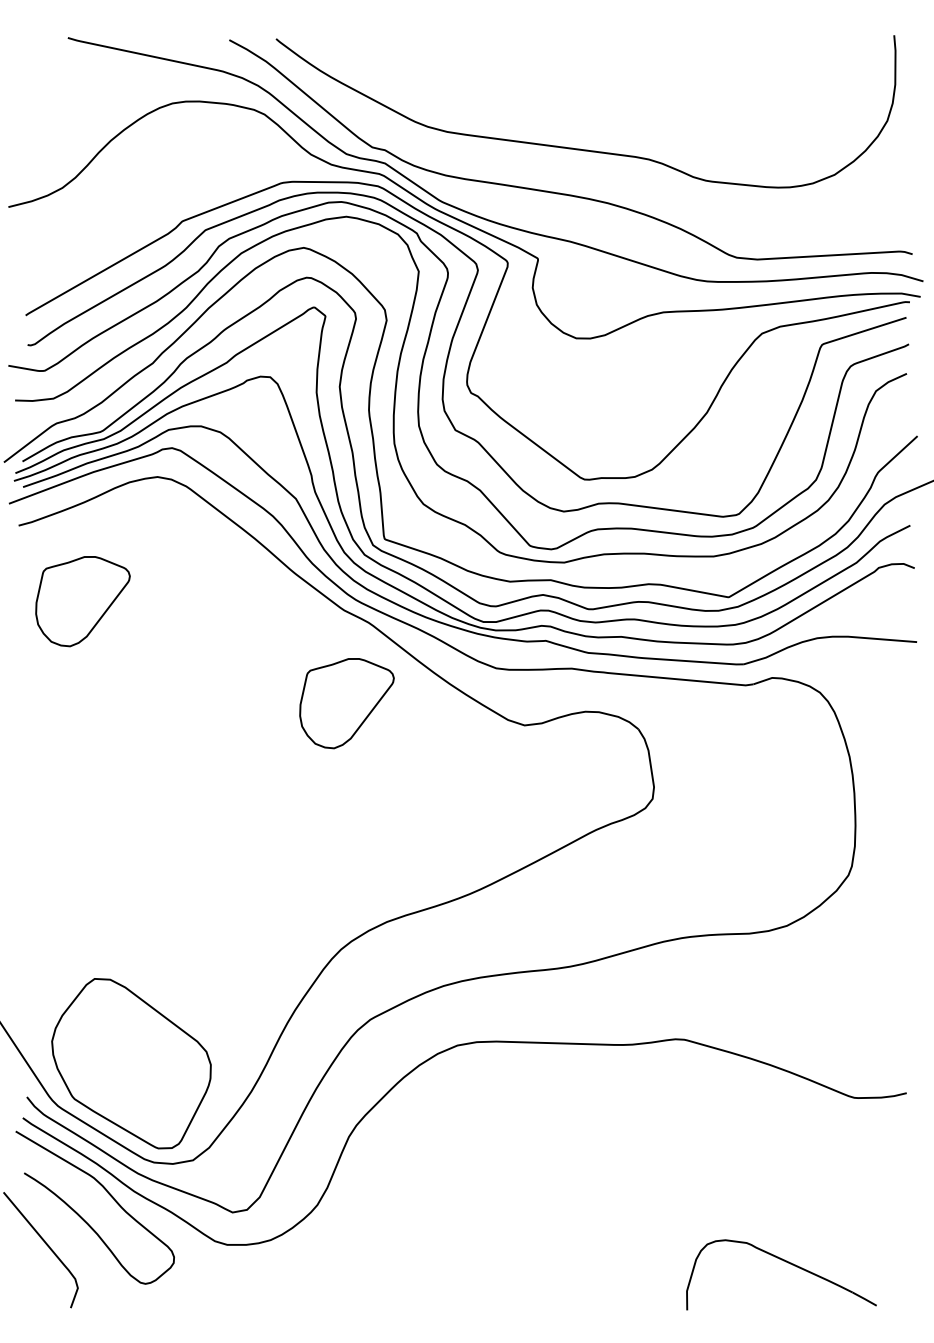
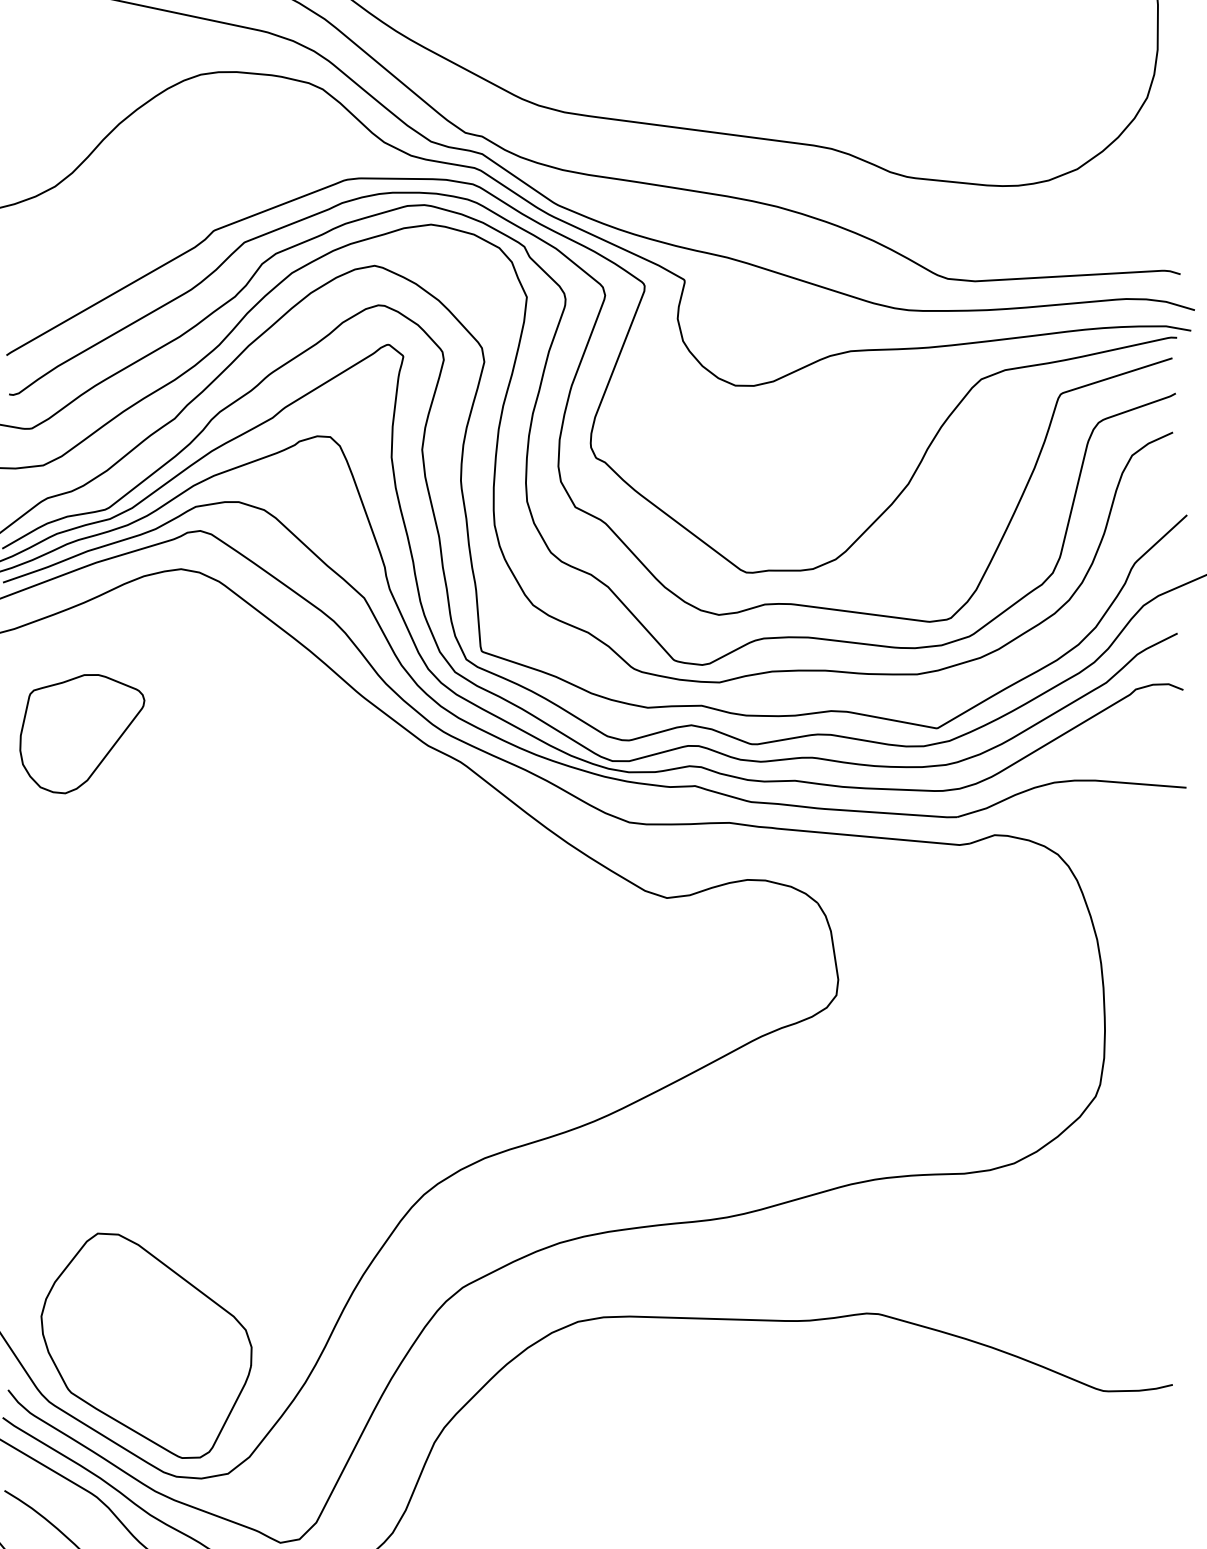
part: (346, 703) -> (431, 869), removed

